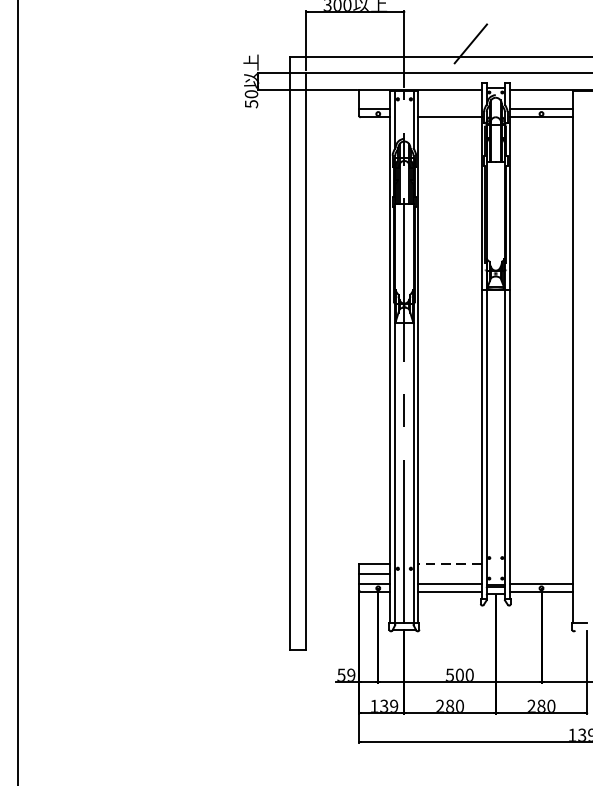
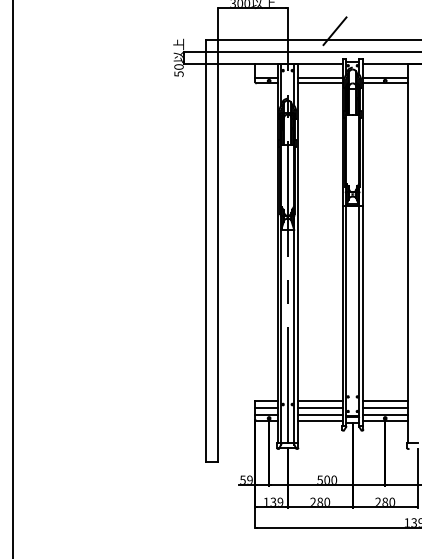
line: (449, 108) -> (319, 77), added
line: (450, 564) -> (320, 401), dashed -> solid
line: (540, 564) -> (384, 401), added
line: (449, 574) -> (319, 408), added
line: (540, 574) -> (384, 408), added

